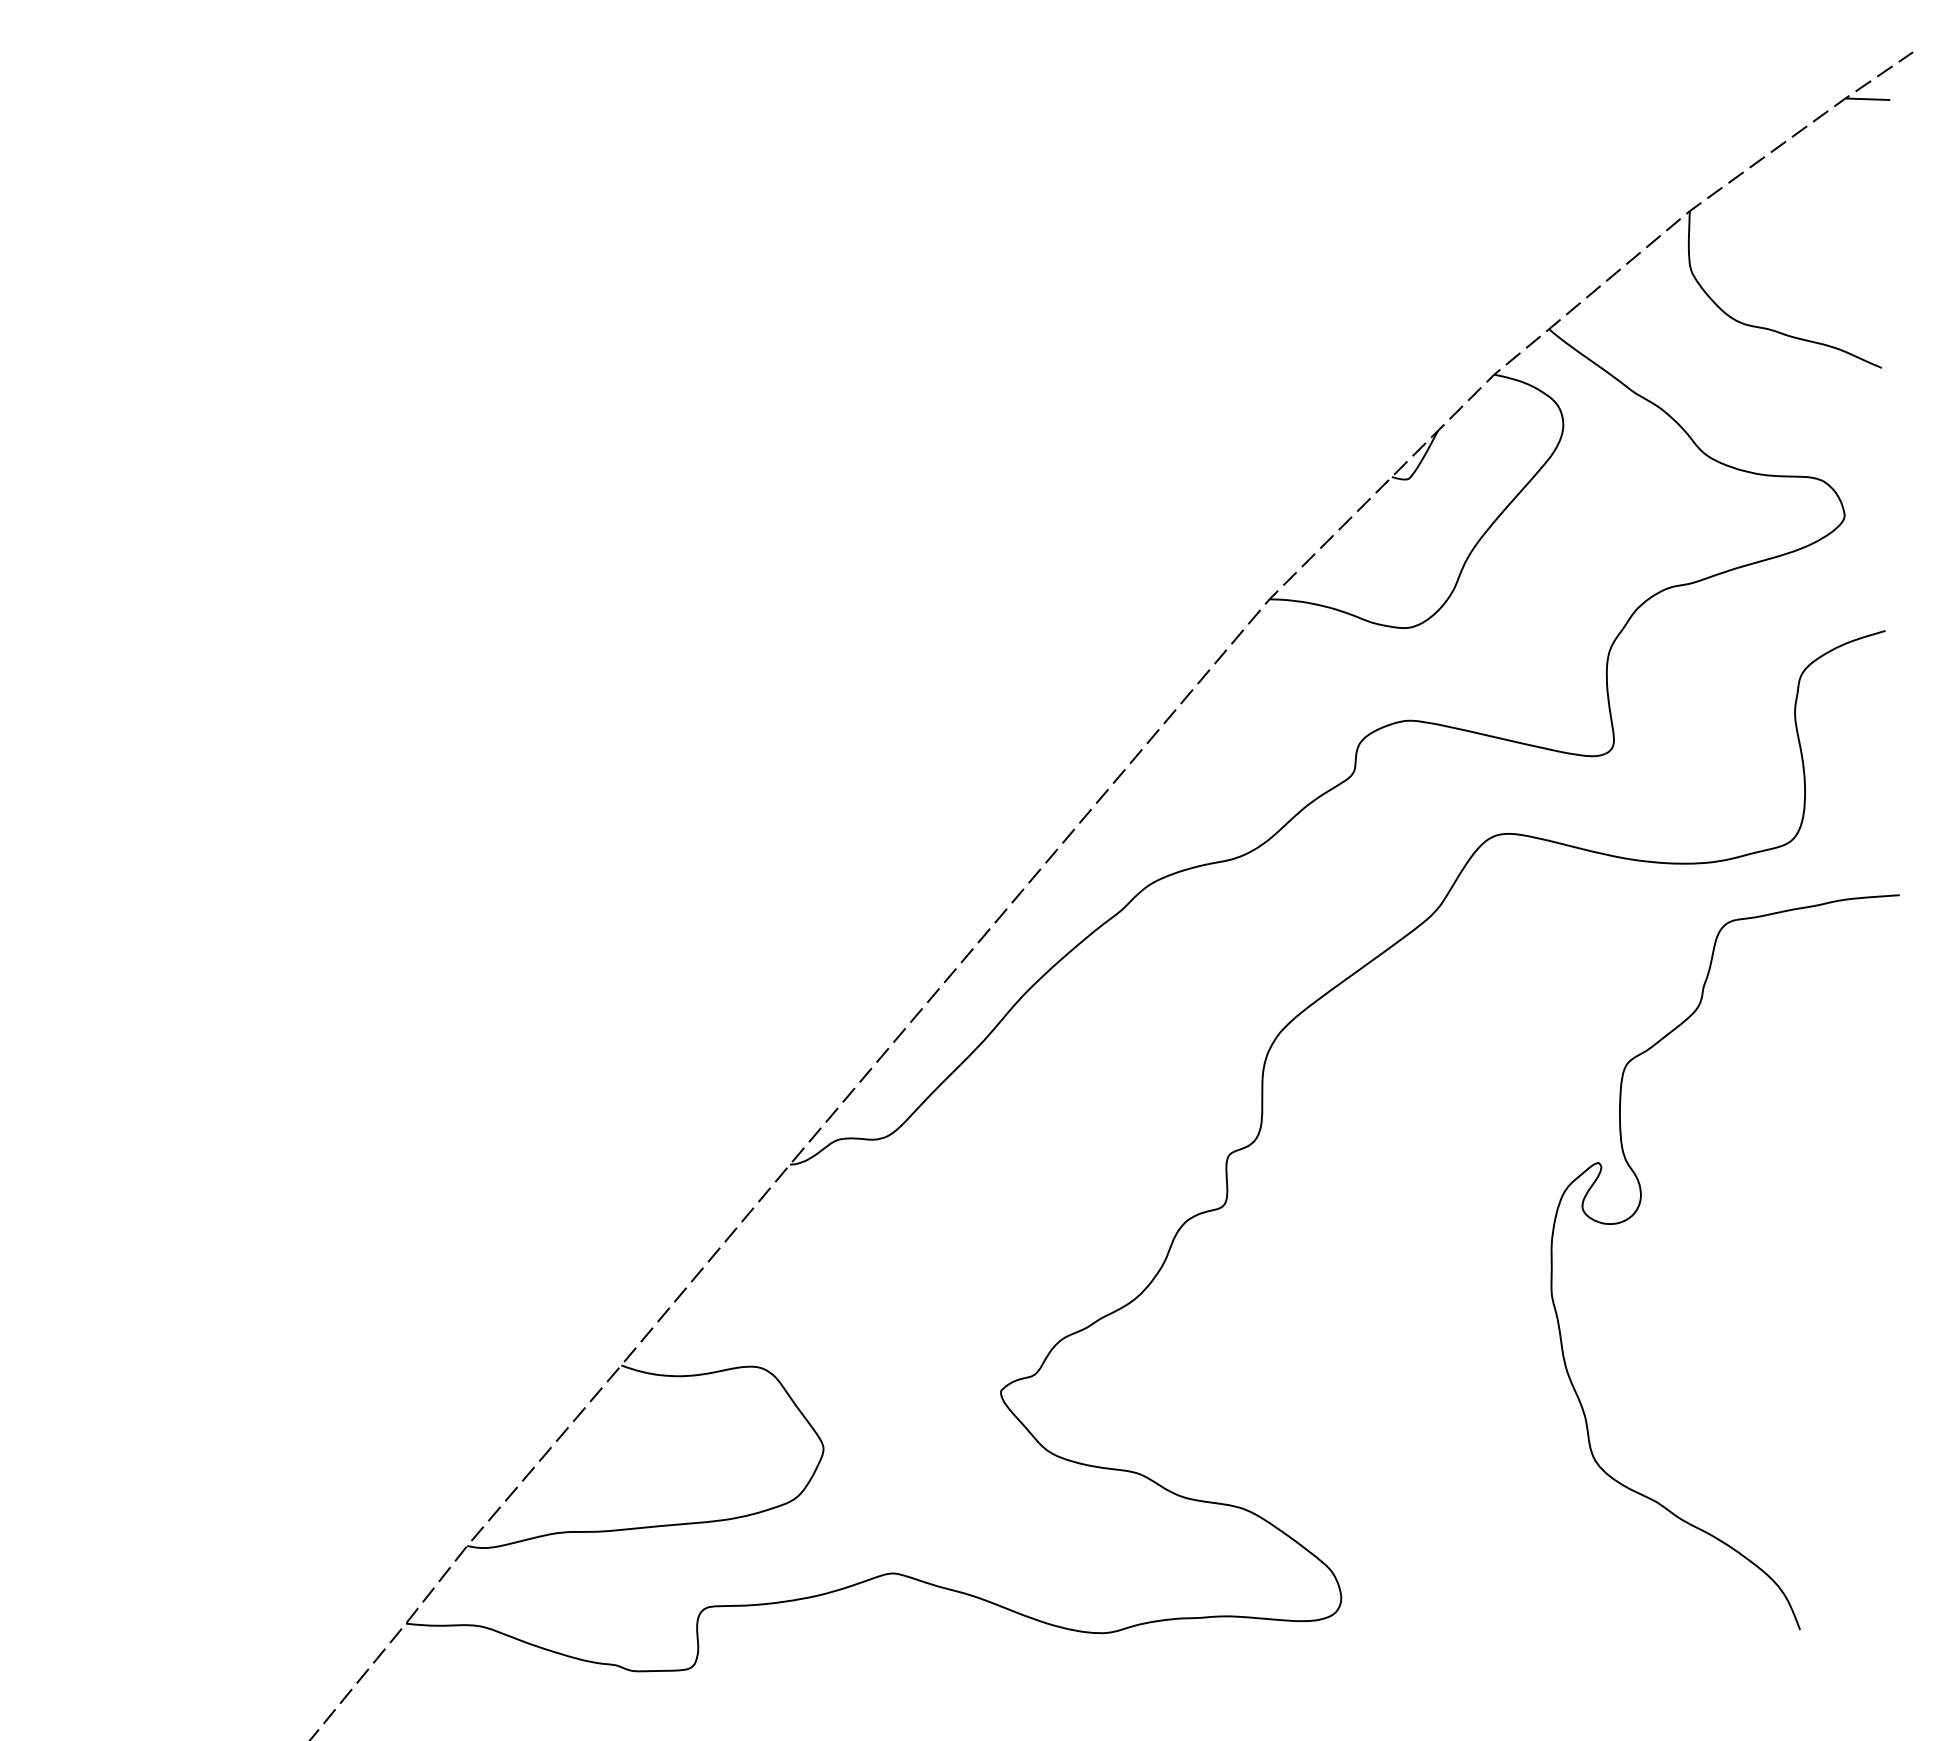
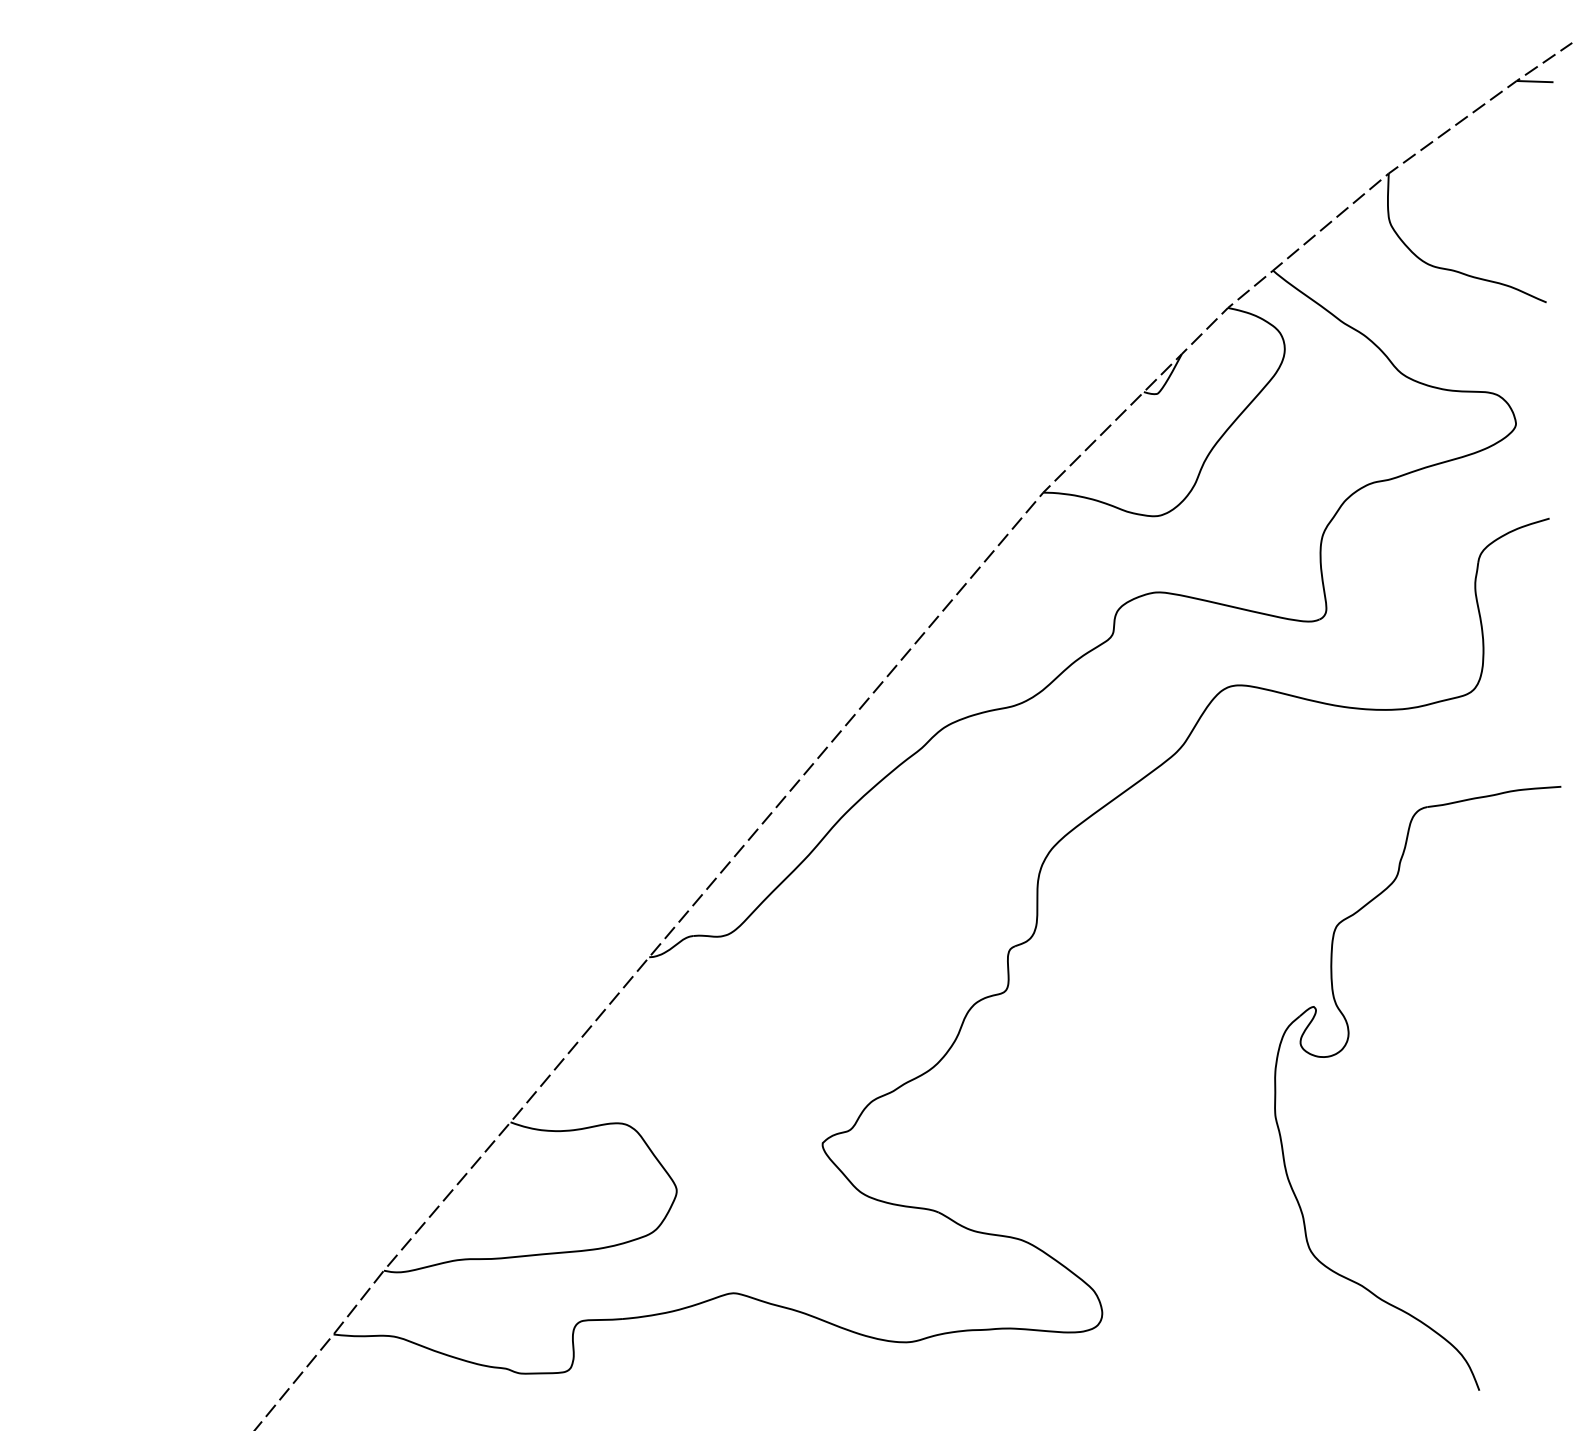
part: (1638, 1209) -> (1346, 1045), moved

